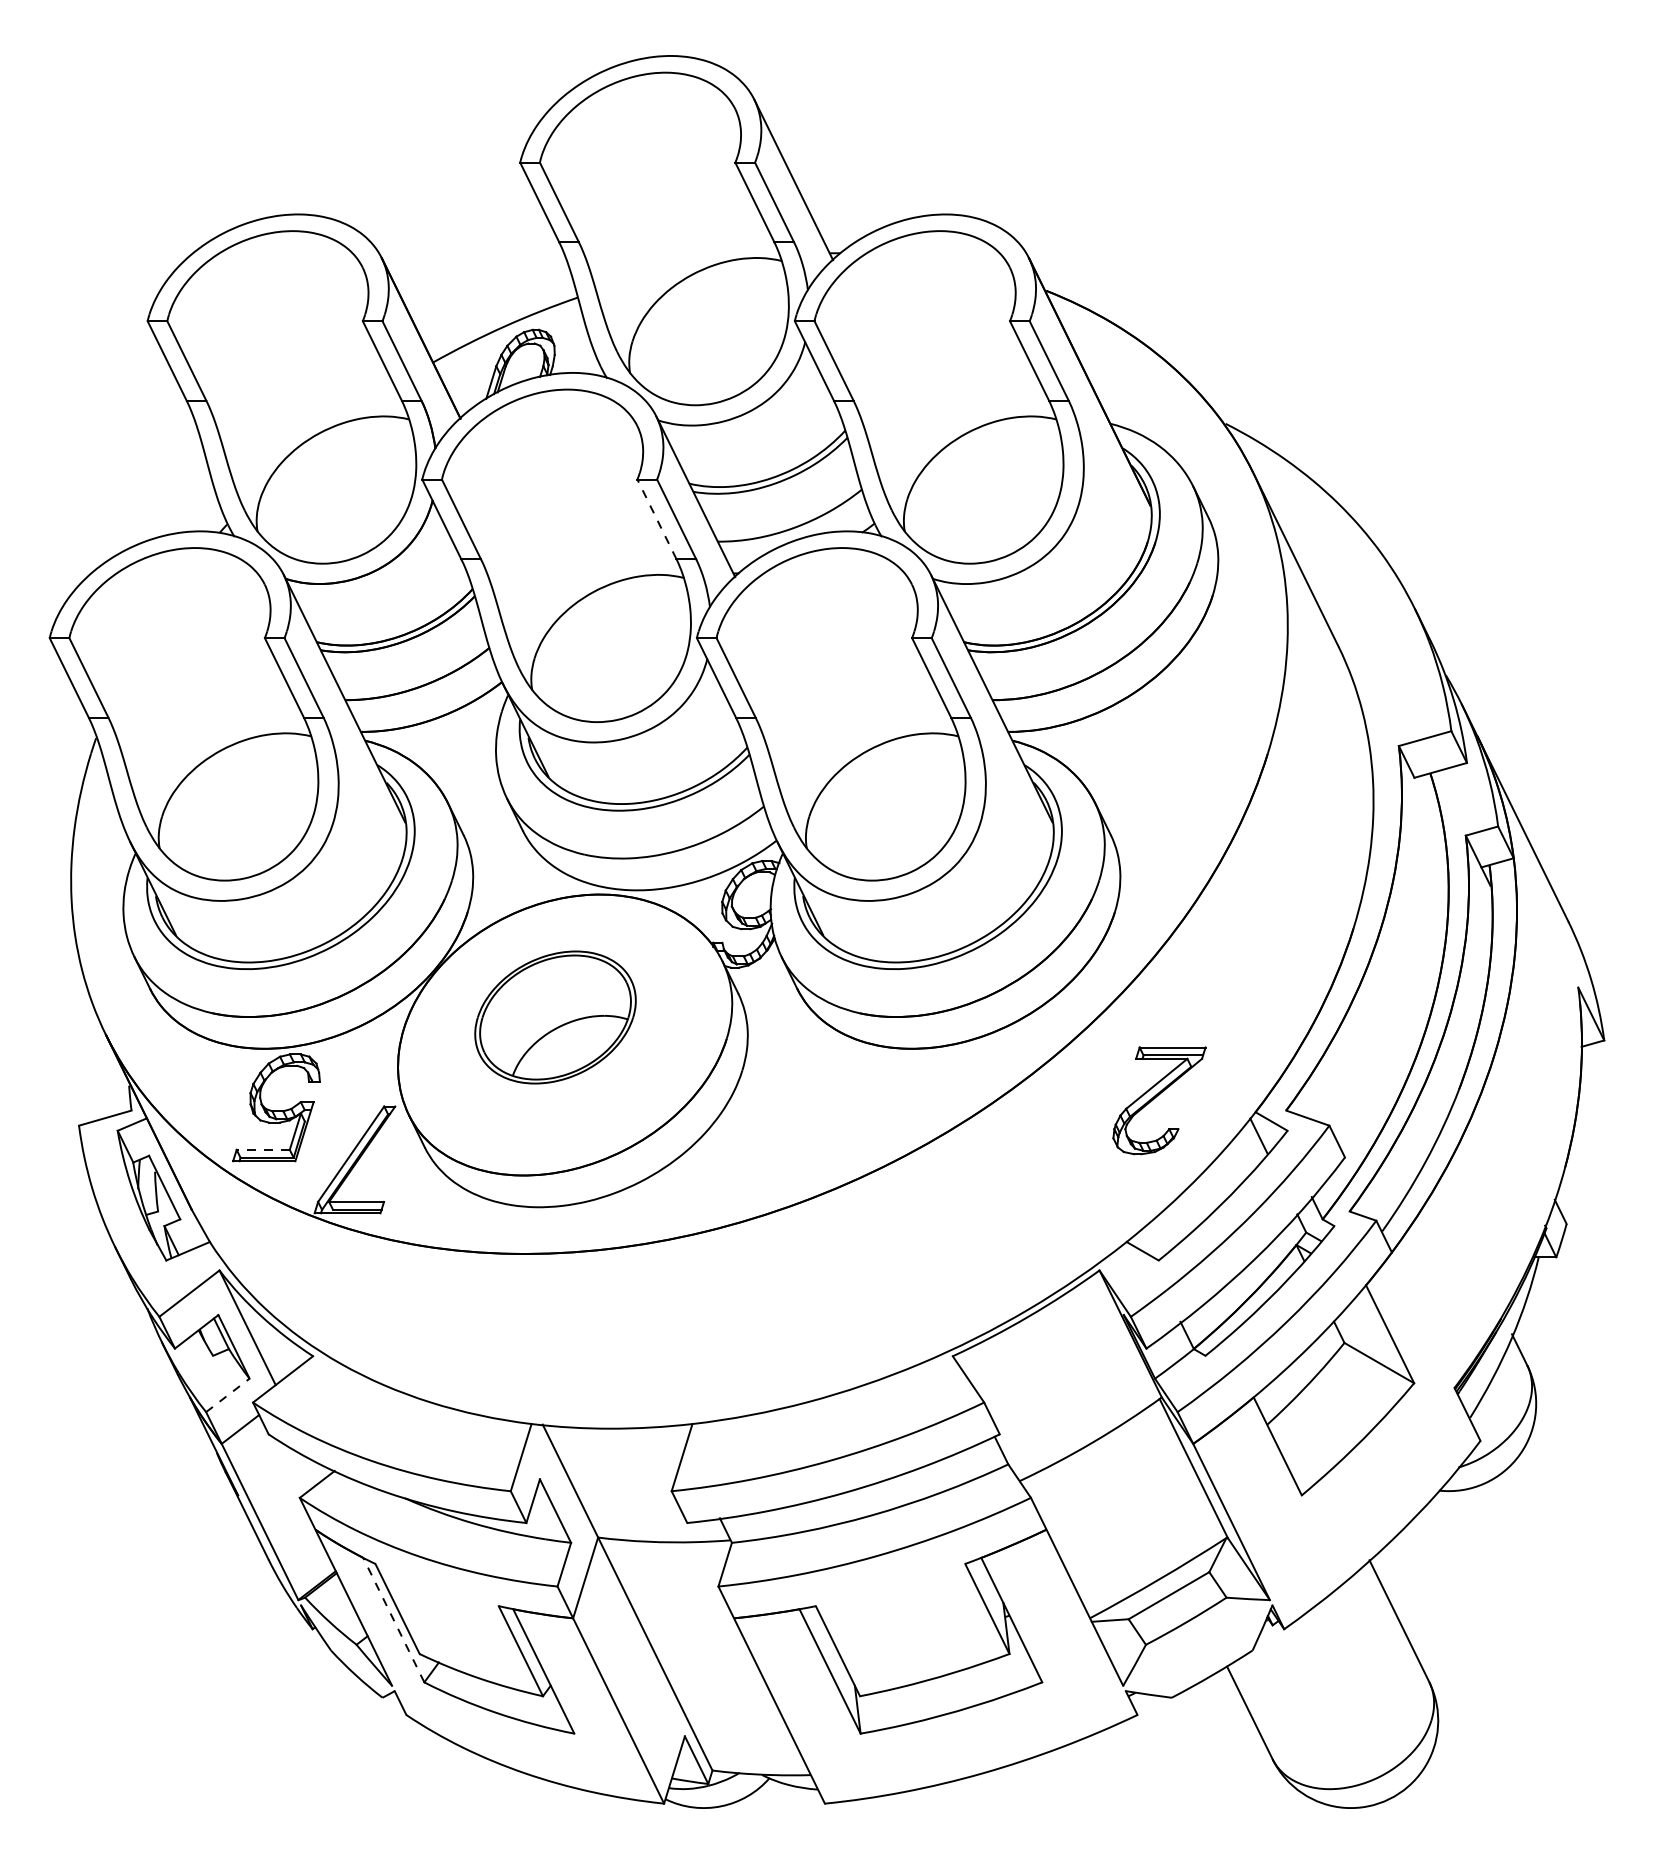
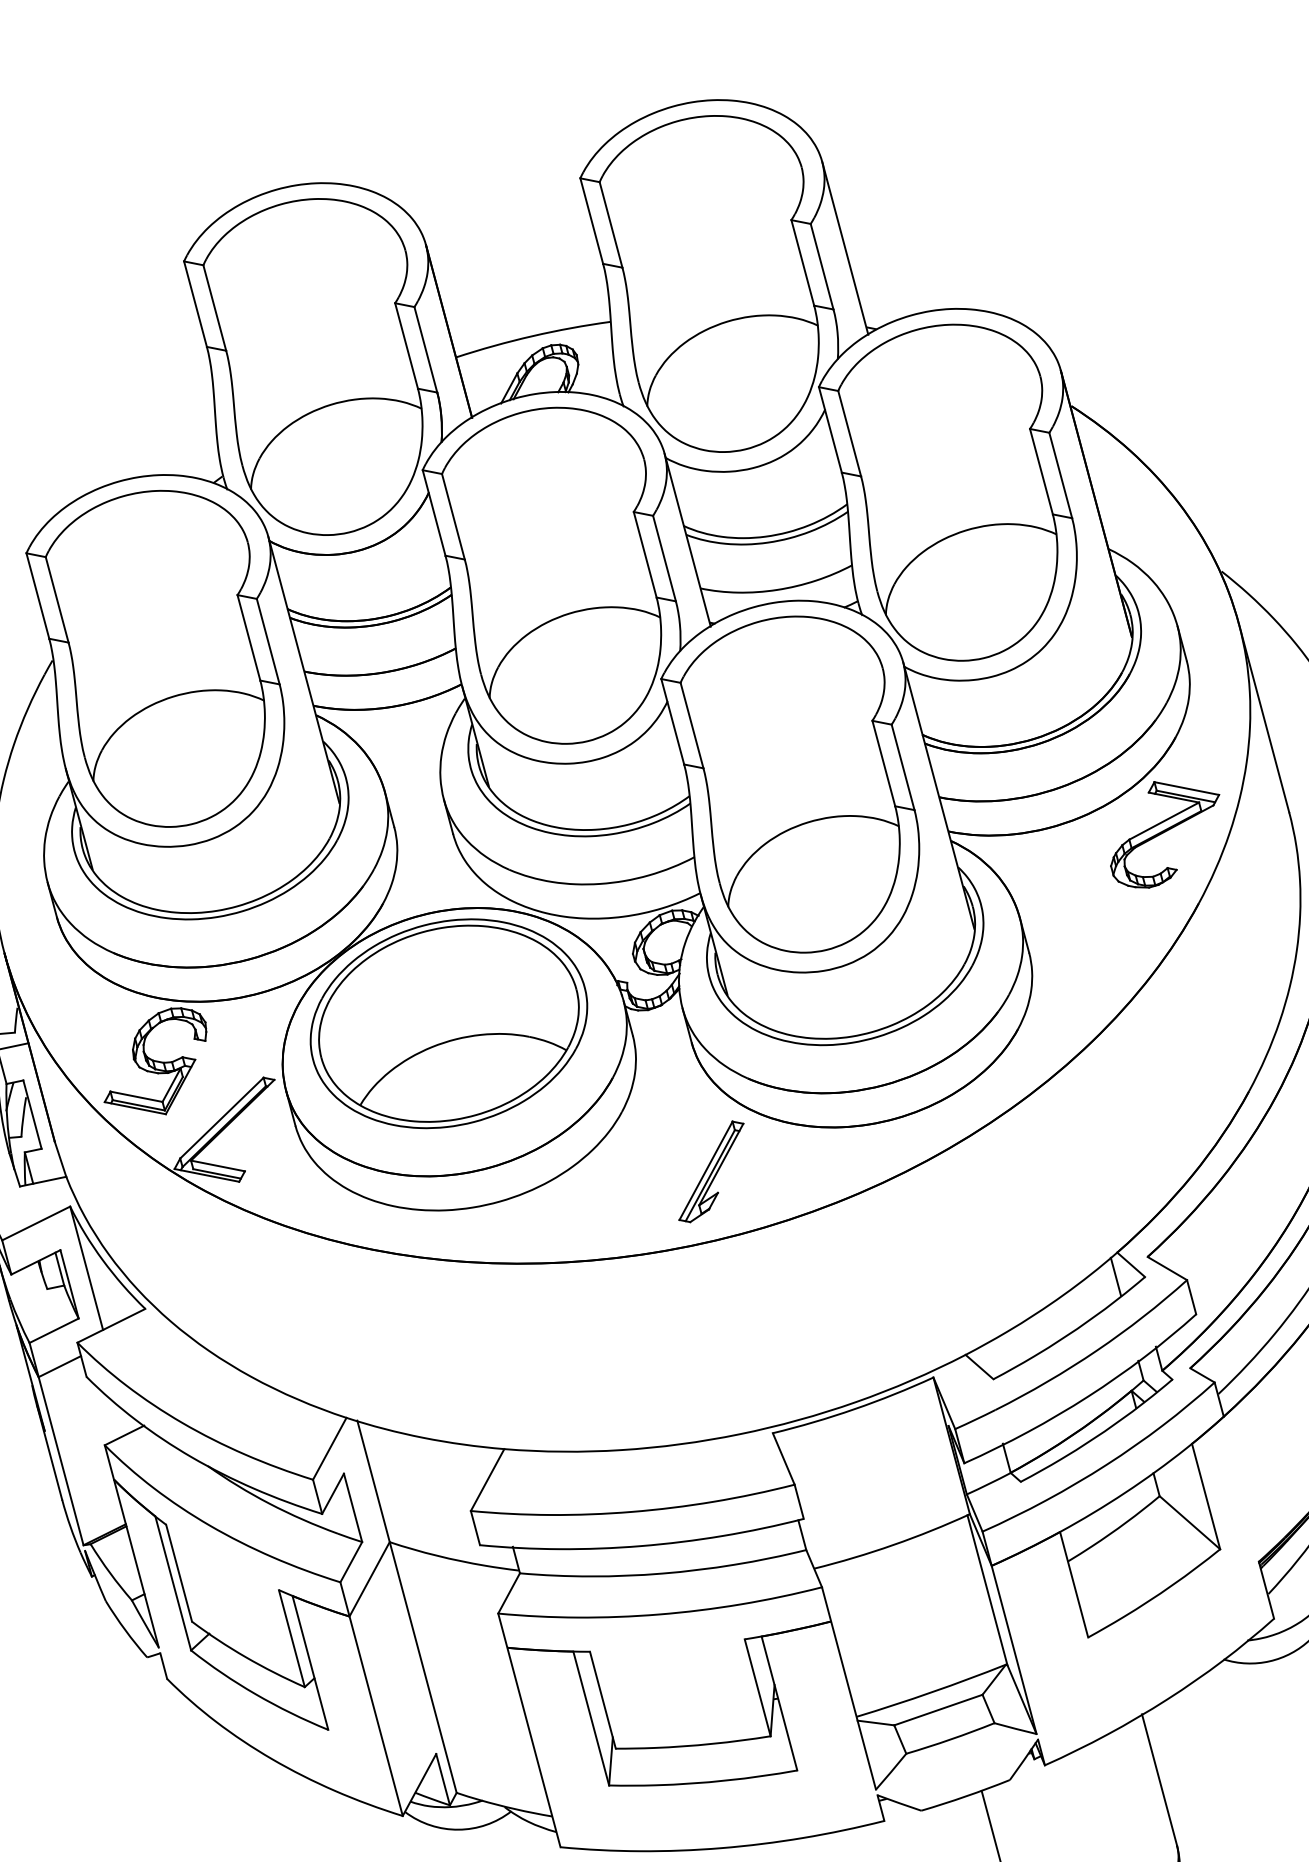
line: (656, 518) -> (644, 553), dashed -> solid
part: (555, 1017) -> (448, 1023), size x1.67
part: (1159, 1100) -> (1163, 837), moved
part: (841, 1111) -> (711, 1171), added
line: (263, 1149) -> (136, 1096), dashed -> solid
line: (228, 1395) -> (54, 1330), dashed -> solid
line: (393, 1619) -> (173, 1582), dashed -> solid

